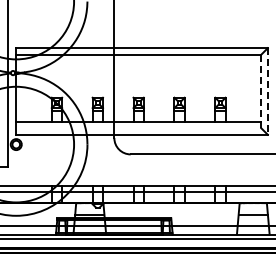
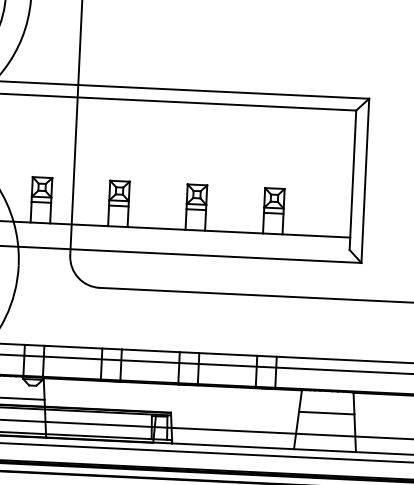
line: (261, 91) -> (353, 180), dashed -> solid
line: (267, 91) -> (364, 180), dashed -> solid

